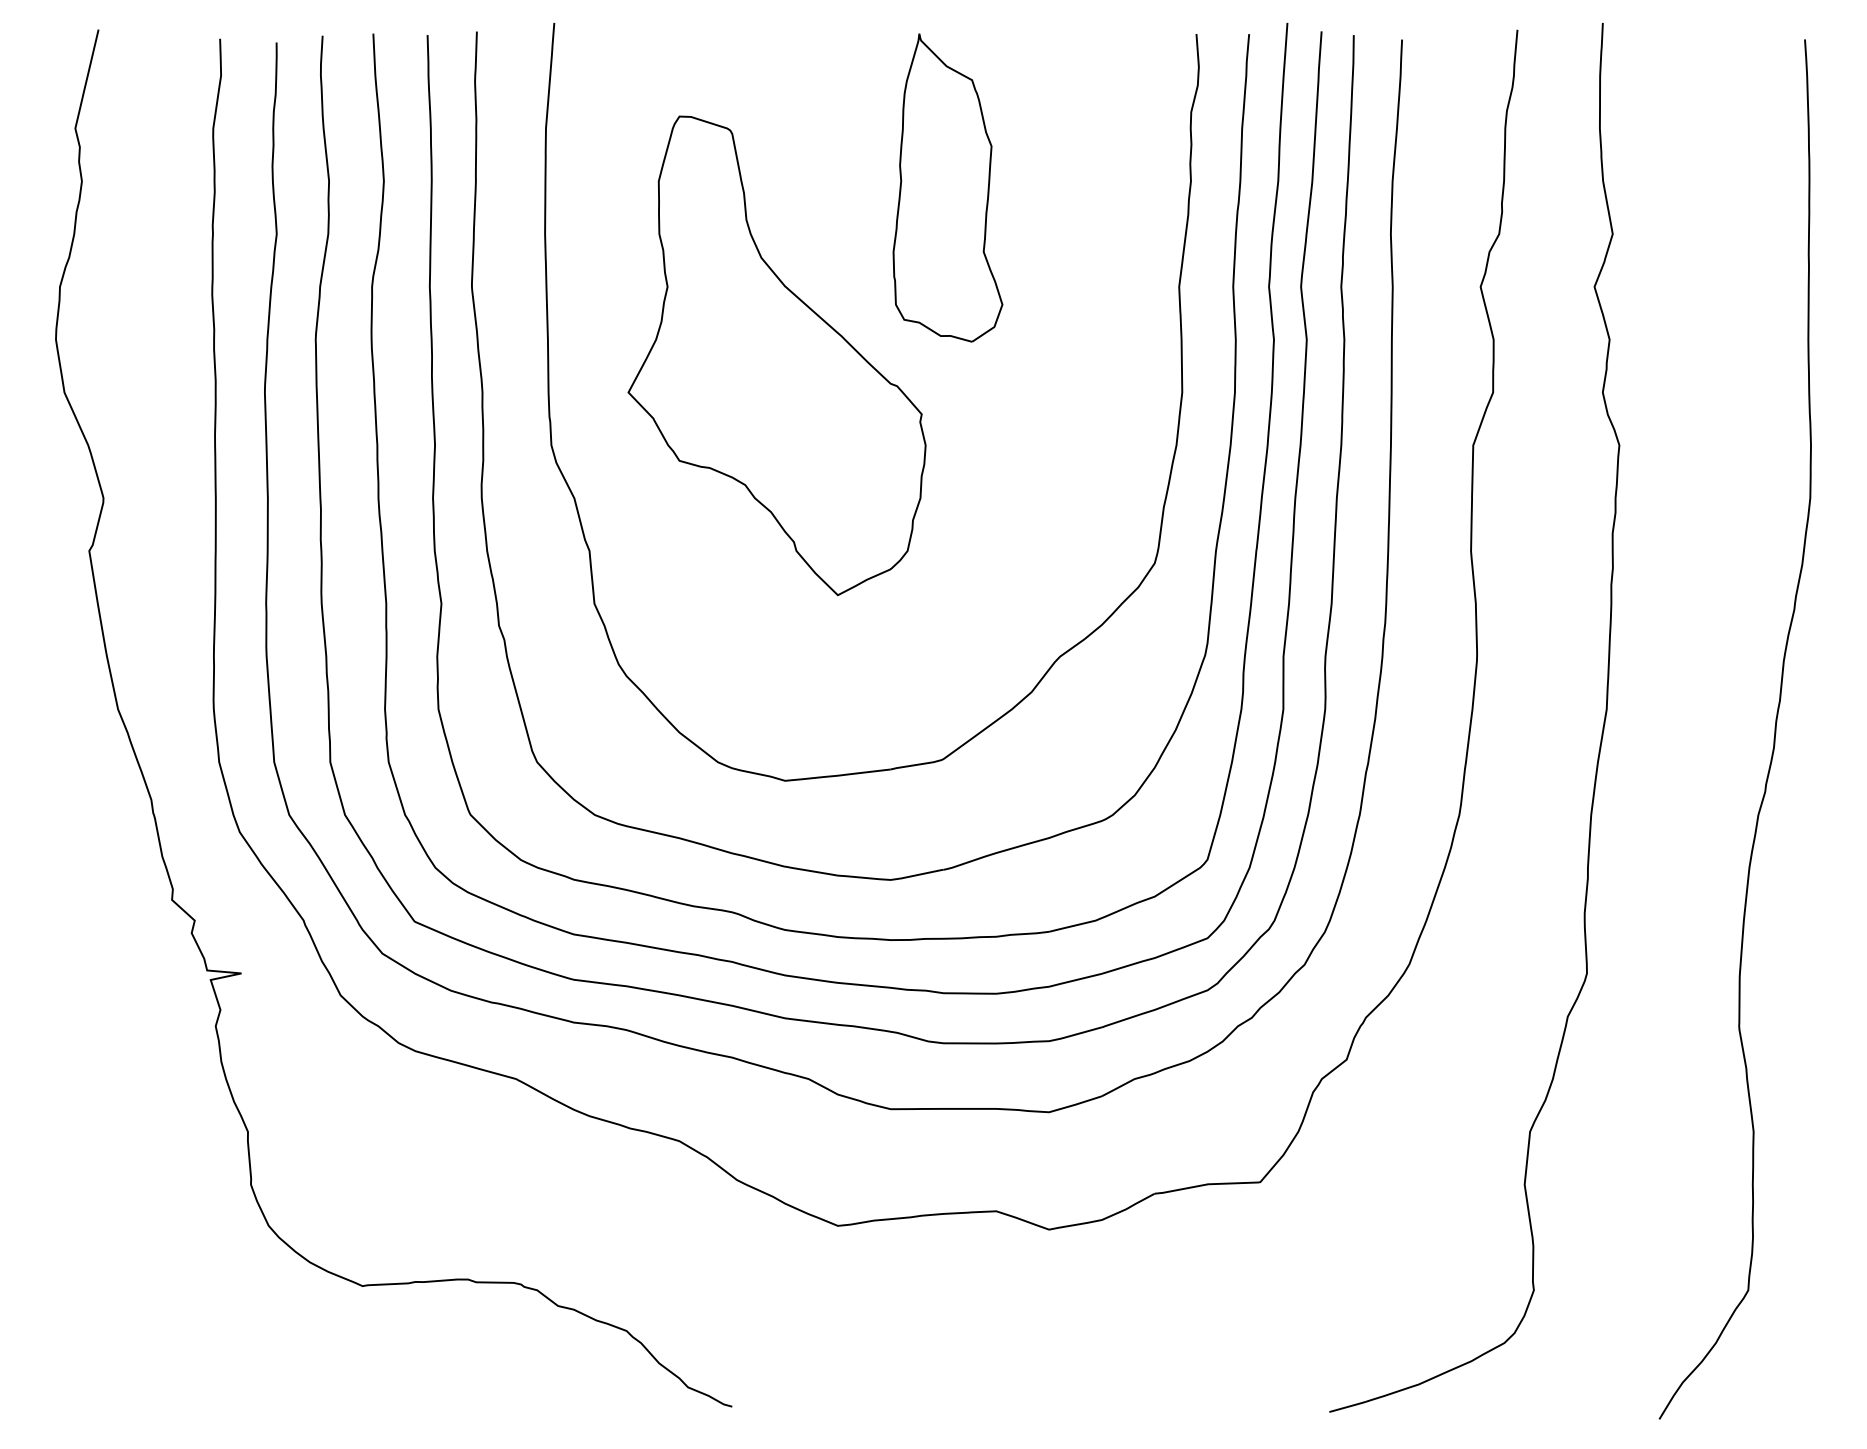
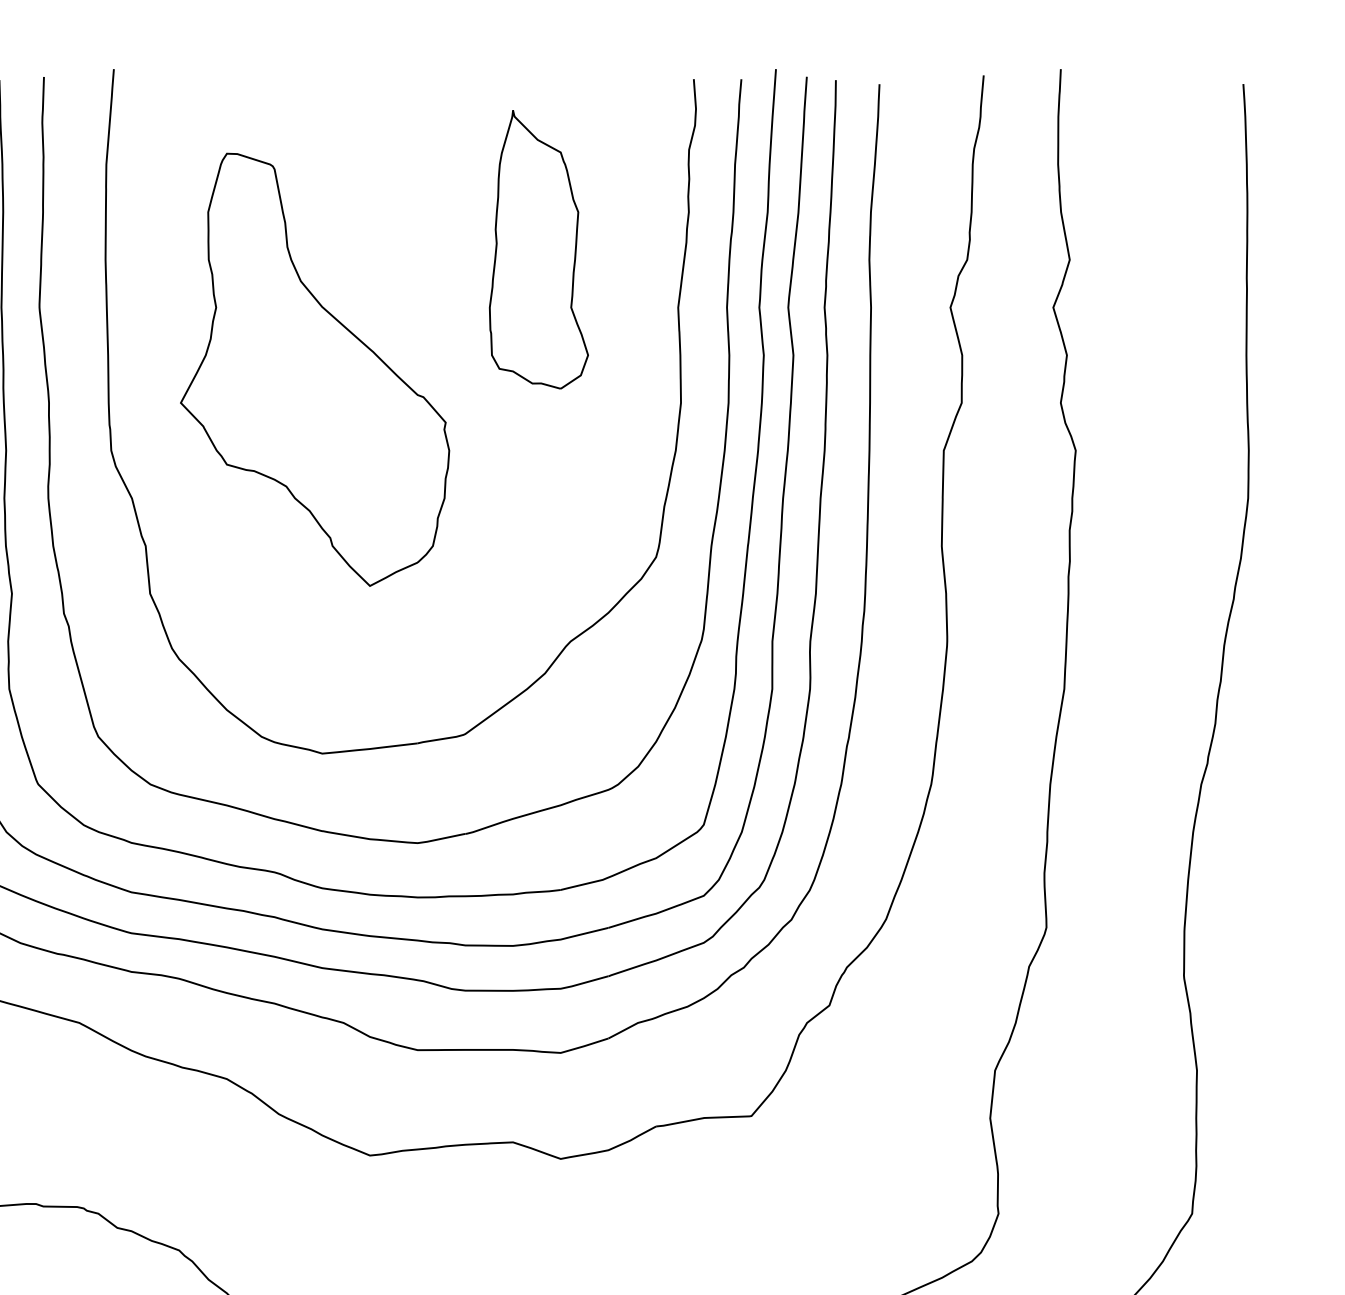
part: (947, 187) -> (538, 249), moved

